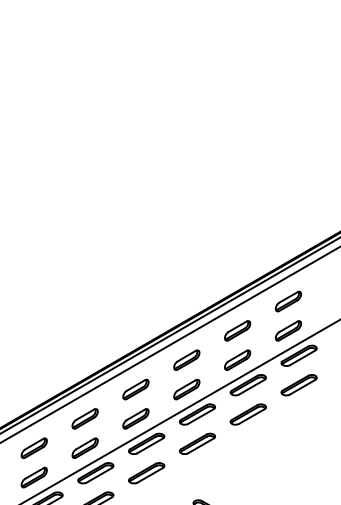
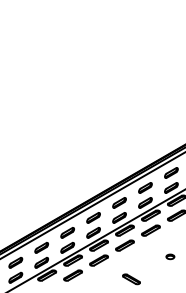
part: (286, 465) -> (170, 256), added

